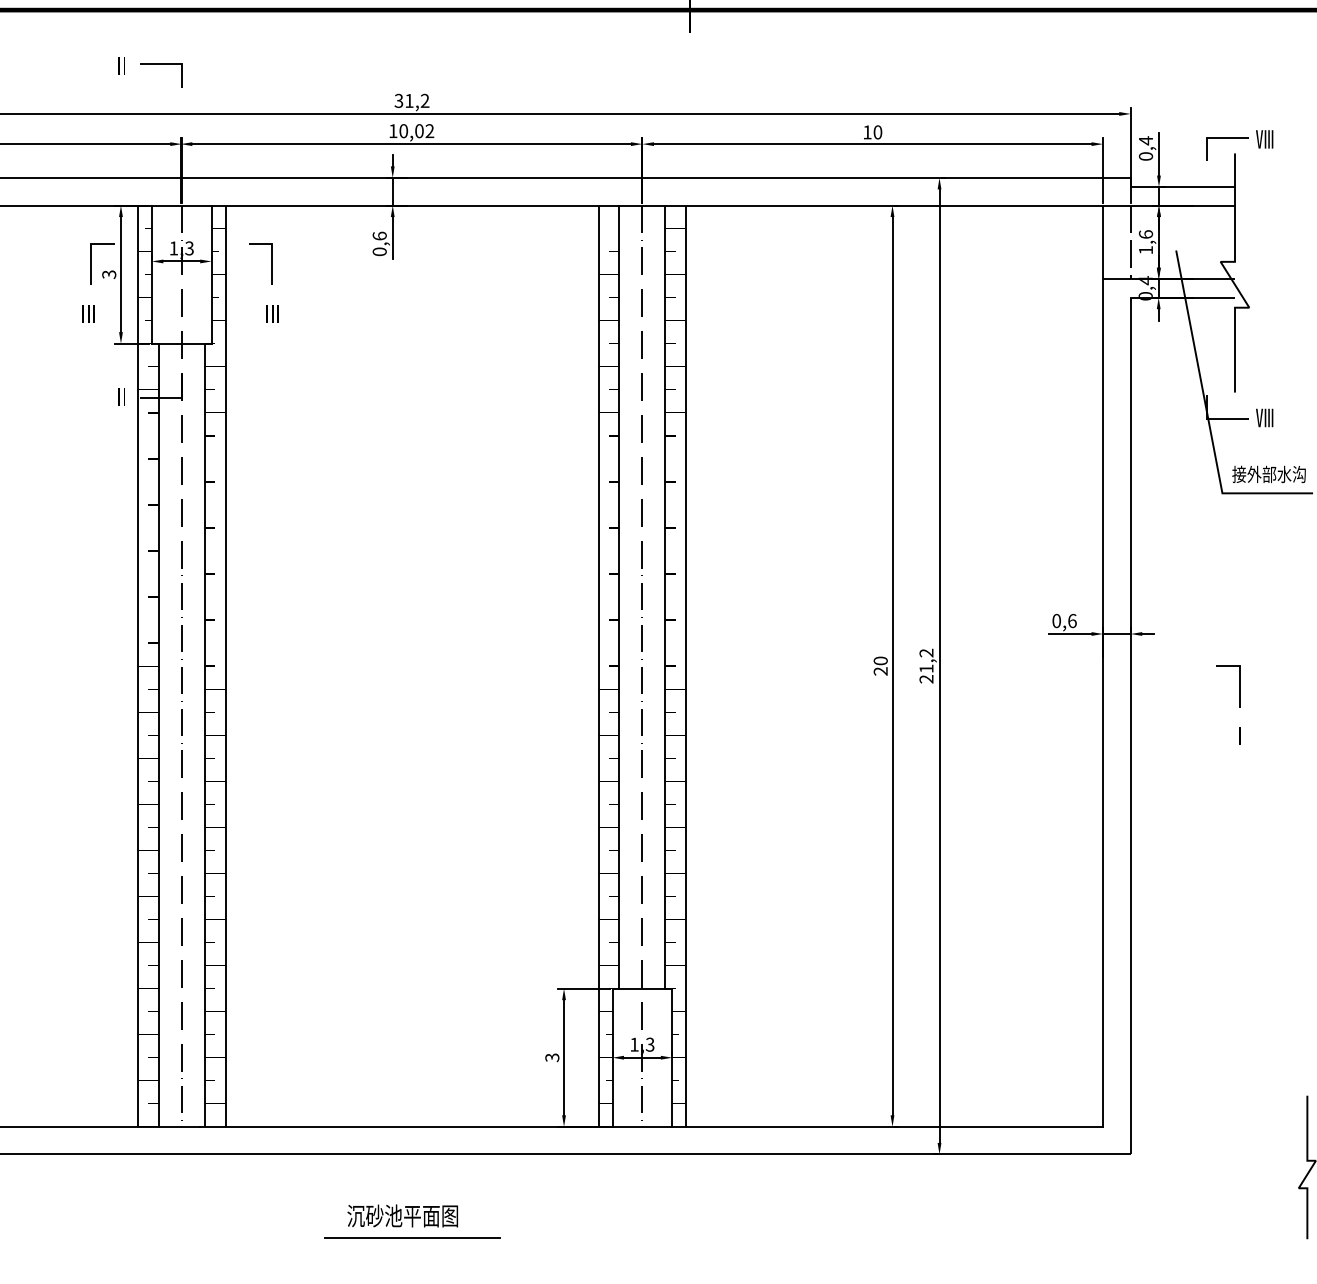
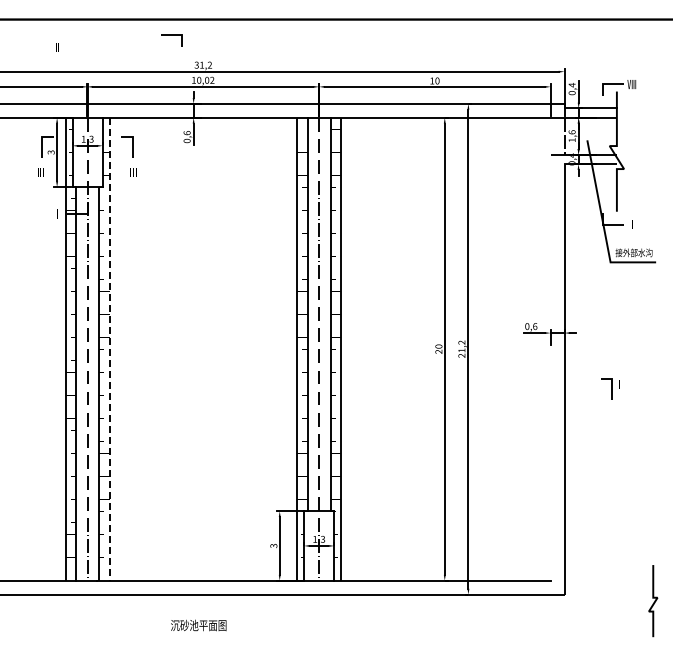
line: (161, 65) -> (171, 35), moved
text: (121, 396) -> (57, 213), Ⅱ -> Ⅰ
text: (1264, 417) -> (631, 224), Ⅷ -> Ⅰ
line: (1102, 664) -> (550, 348), removed
line: (225, 666) -> (109, 349), solid -> dashed
line: (1238, 684) -> (611, 388), moved
line: (412, 1237) -> (203, 636), removed

